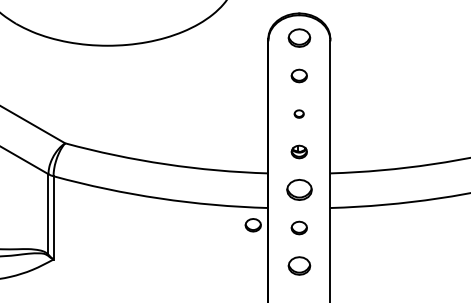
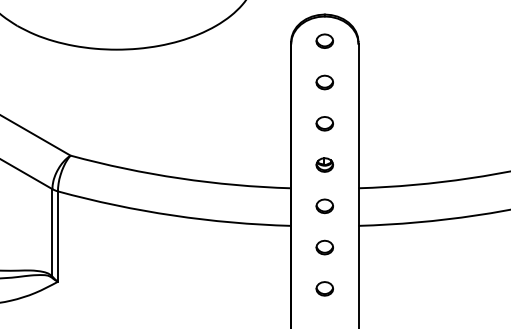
part: (299, 37) -> (324, 40), size x0.71
part: (299, 113) -> (324, 123), size x1.67
part: (299, 190) -> (324, 206), size x0.62
part: (252, 225) -> (274, 244), removed
part: (299, 265) -> (324, 288), size x0.71

